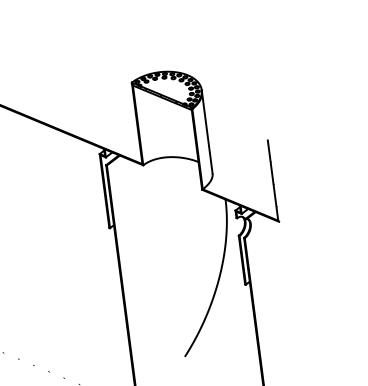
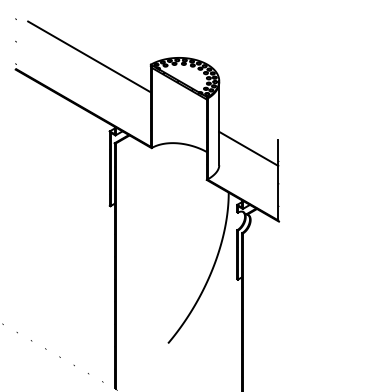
line: (69, 82) -> (89, 56), added
line: (239, 153) -> (248, 148), added

